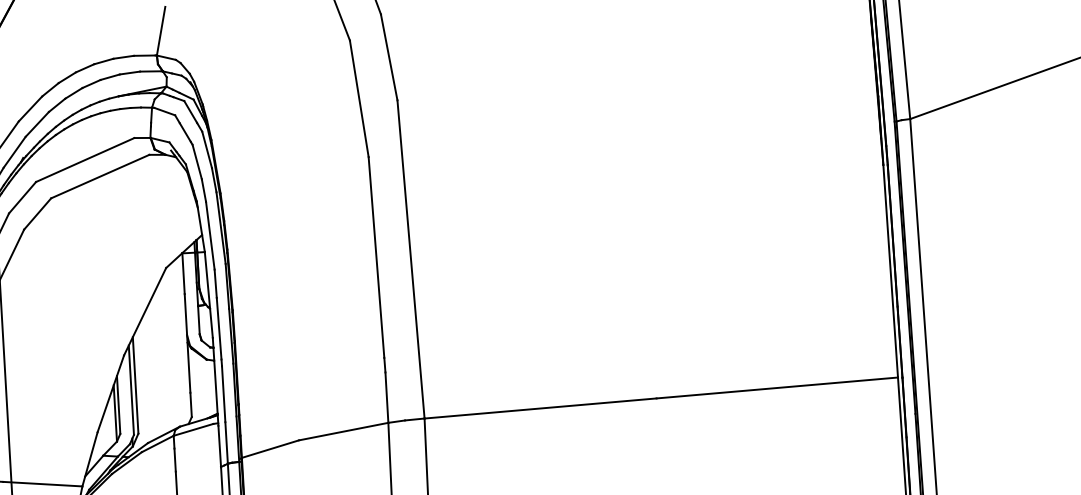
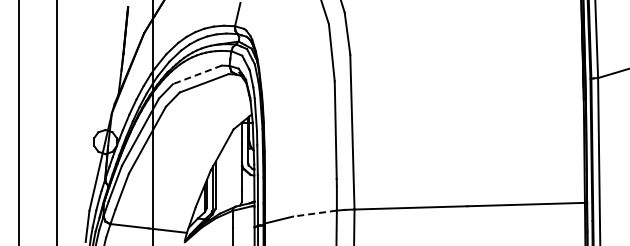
line: (83, 161) -> (196, 75), solid -> dashed
line: (342, 431) -> (314, 213), solid -> dashed

